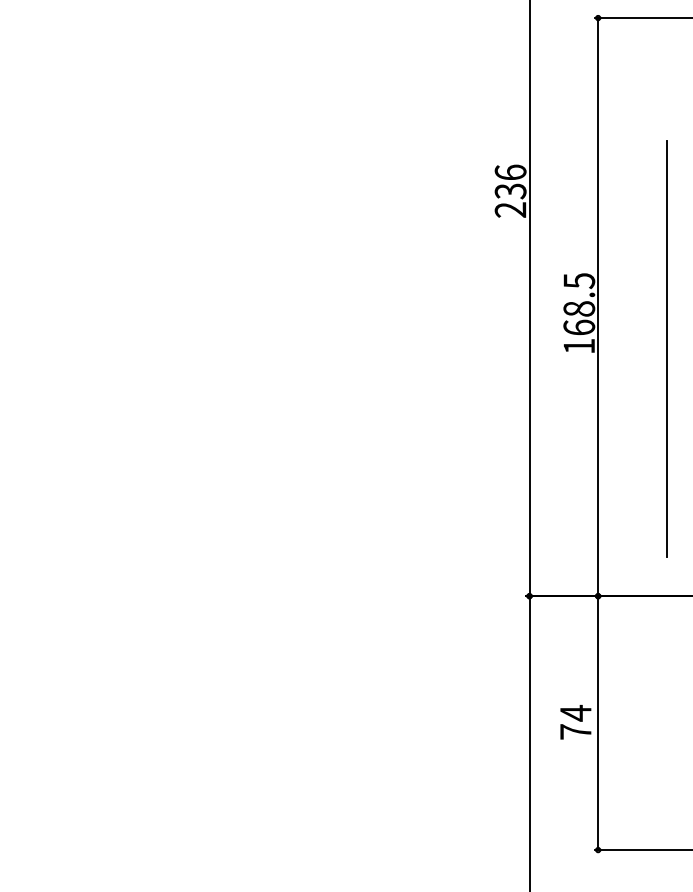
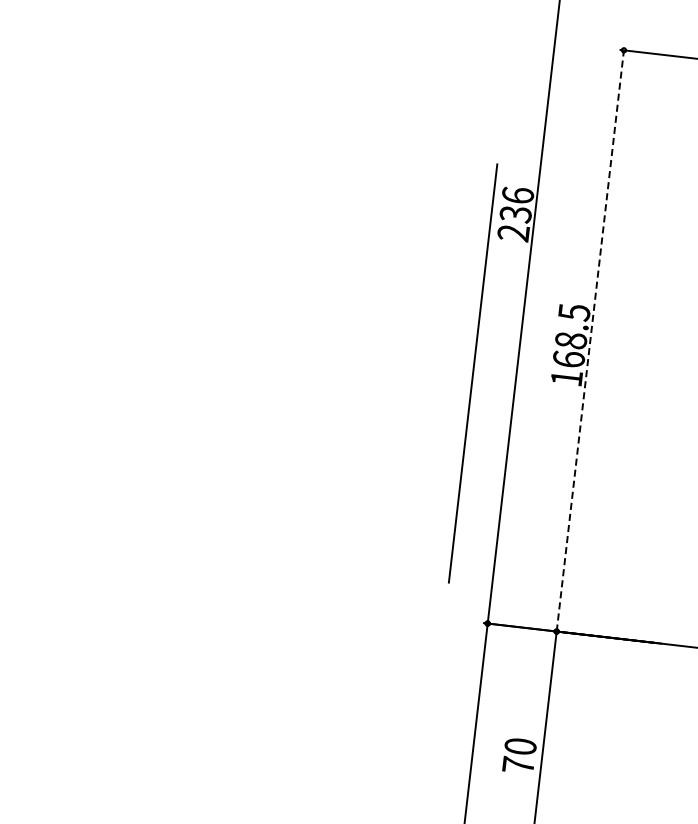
line: (598, 306) -> (590, 340), solid -> dashed
line: (666, 348) -> (472, 372), moved
text: (575, 712) -> (520, 745), 74 -> 70

